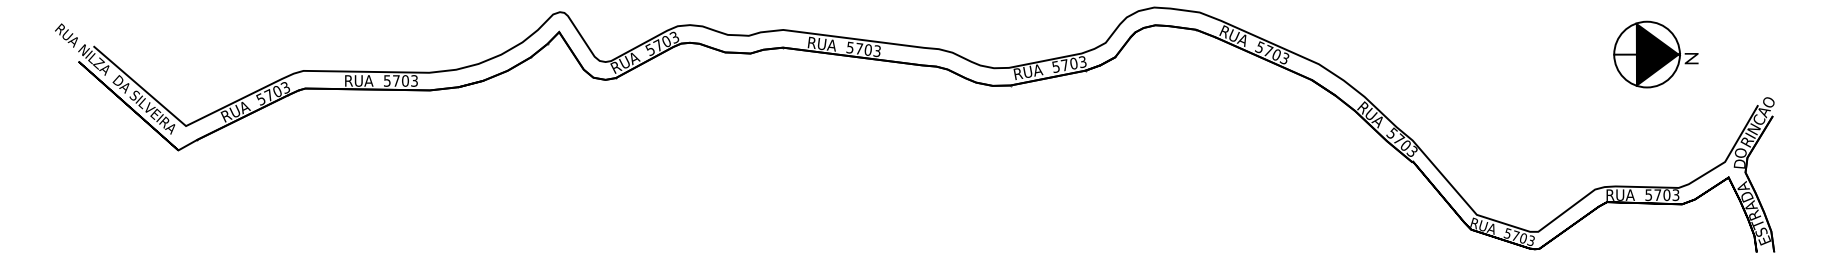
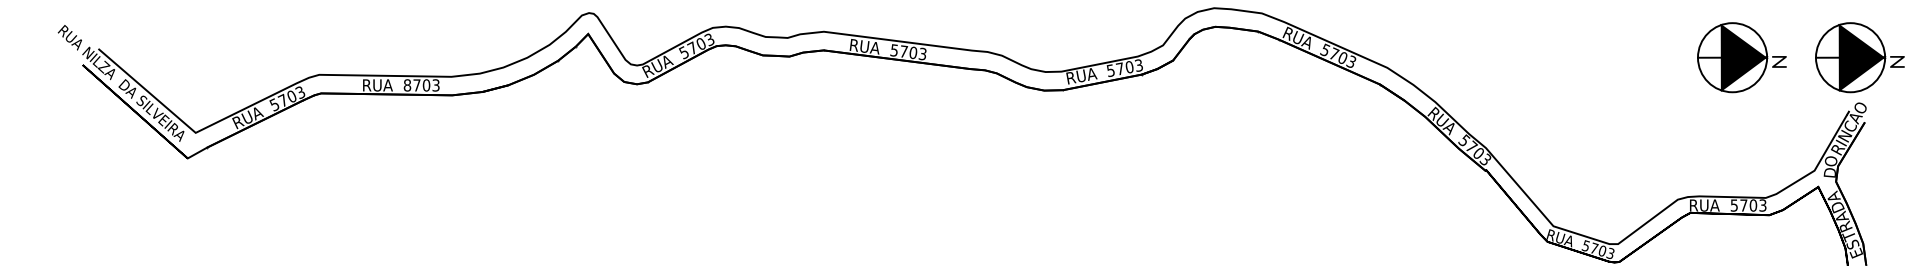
part: (1767, 54) -> (1859, 57), added
text: (387, 81) -> (407, 85), 5703 -> 8703

